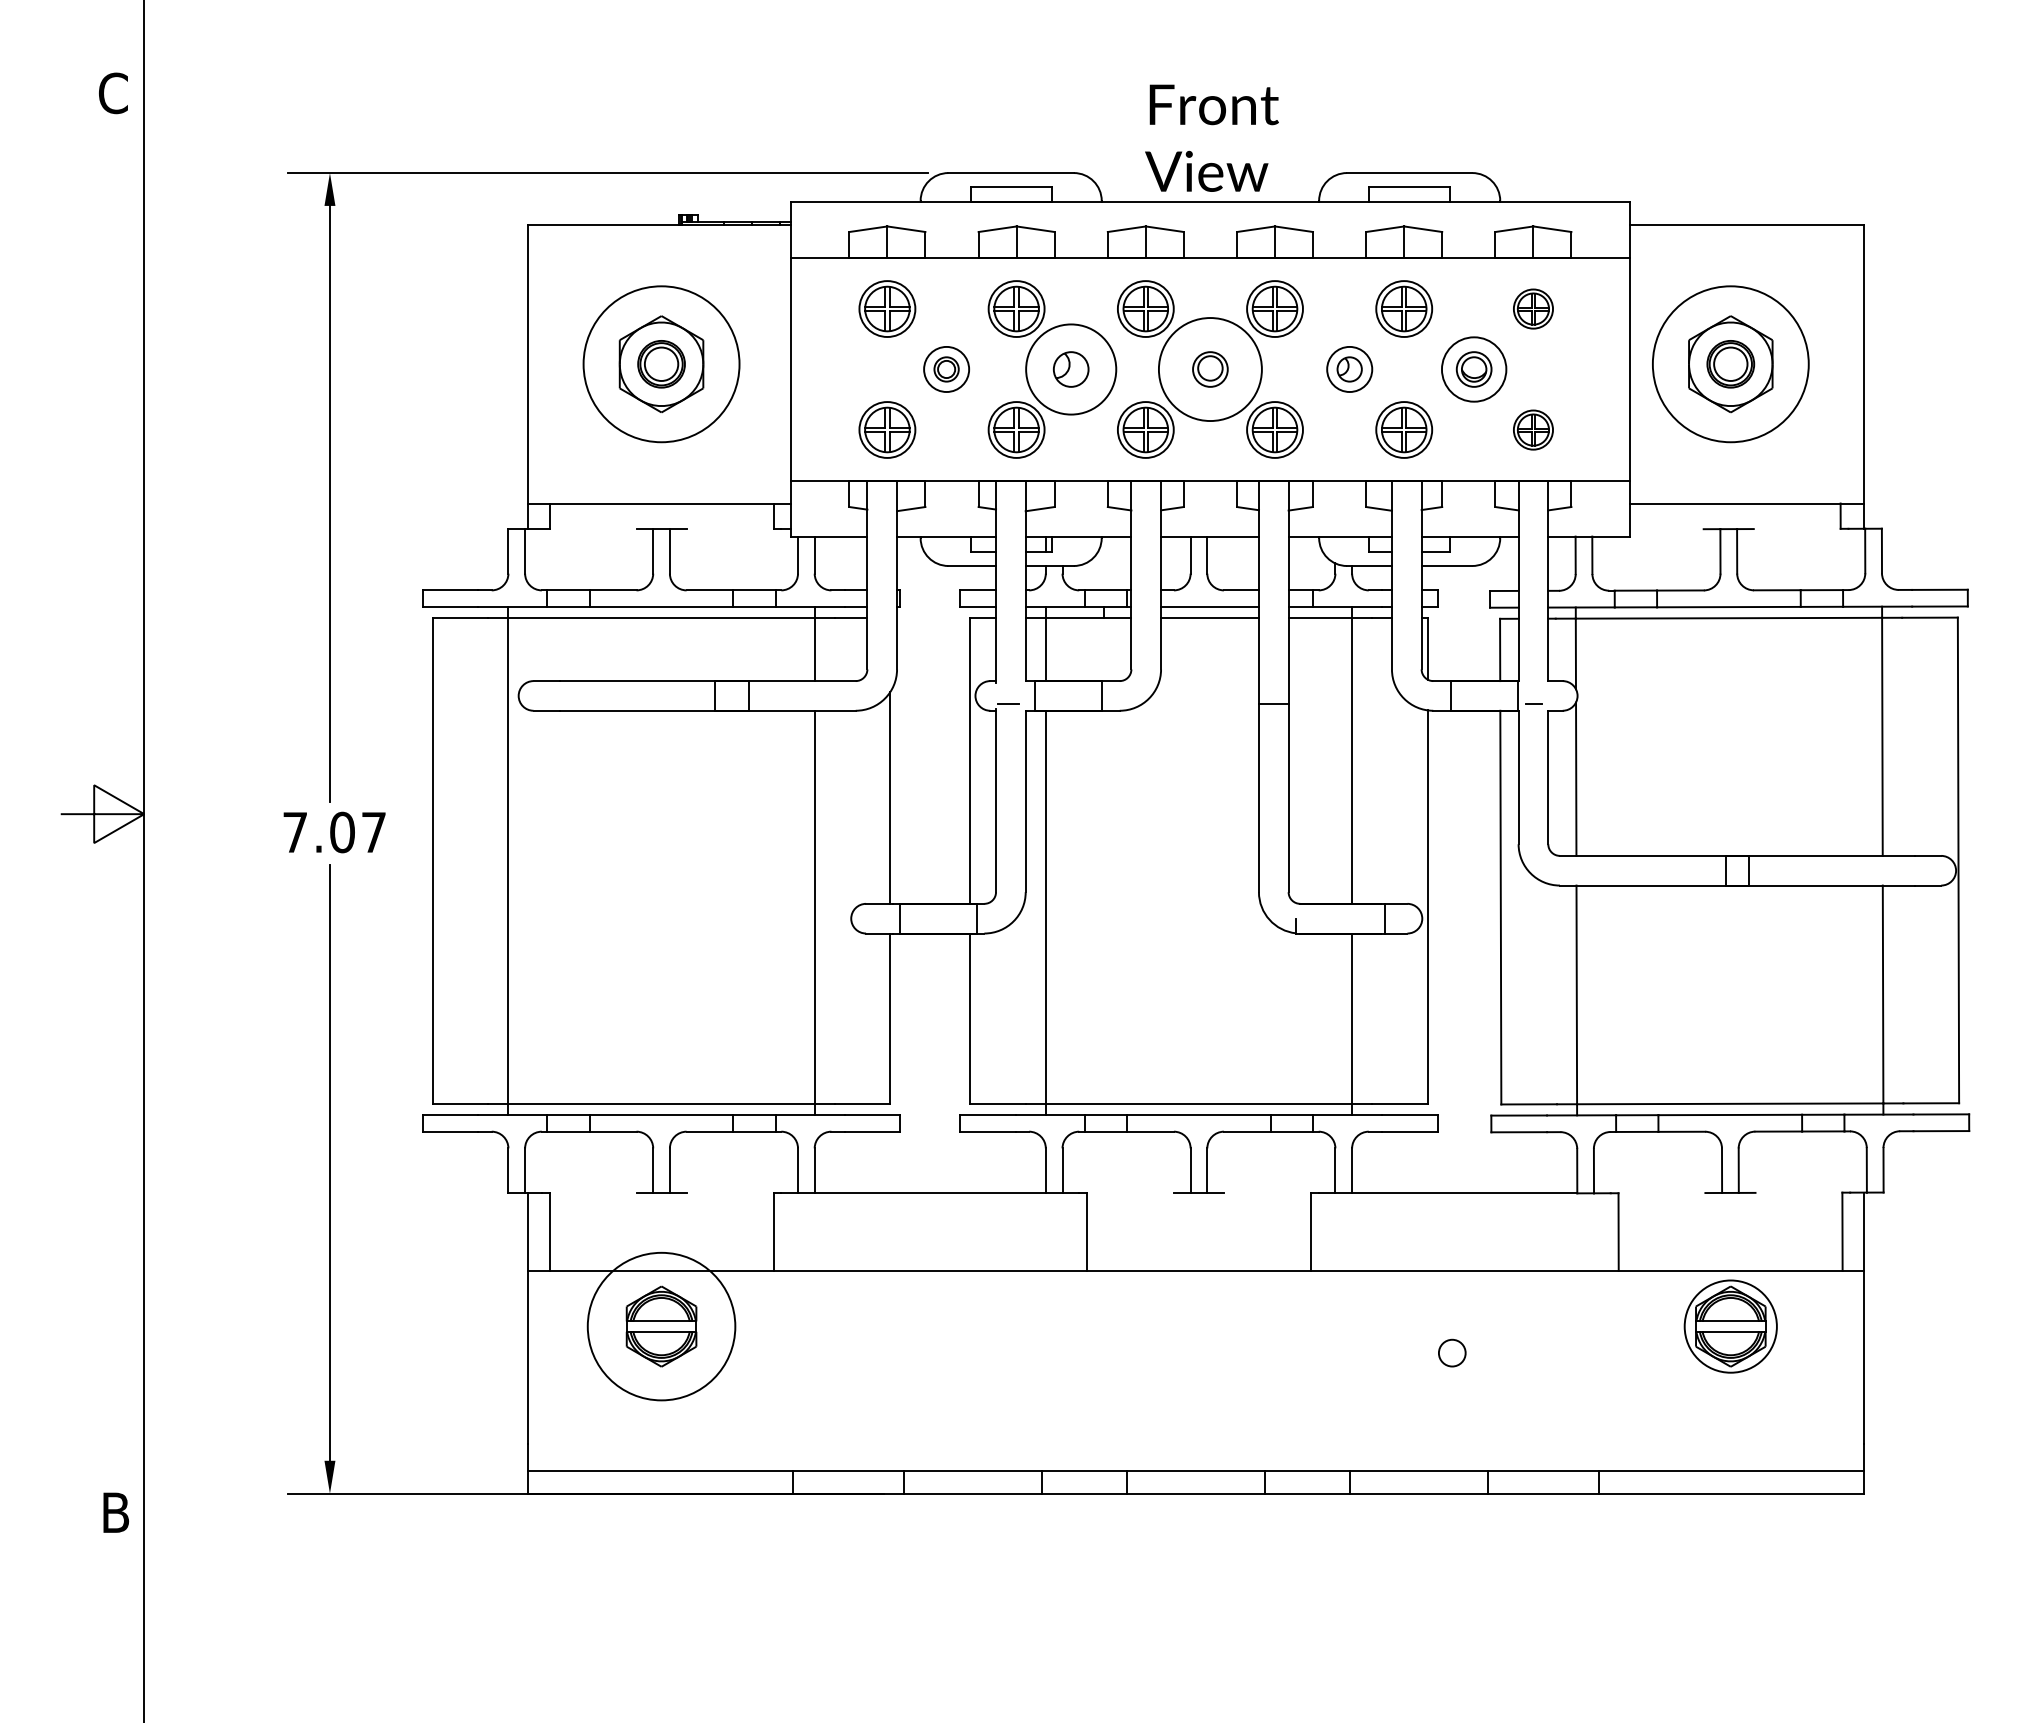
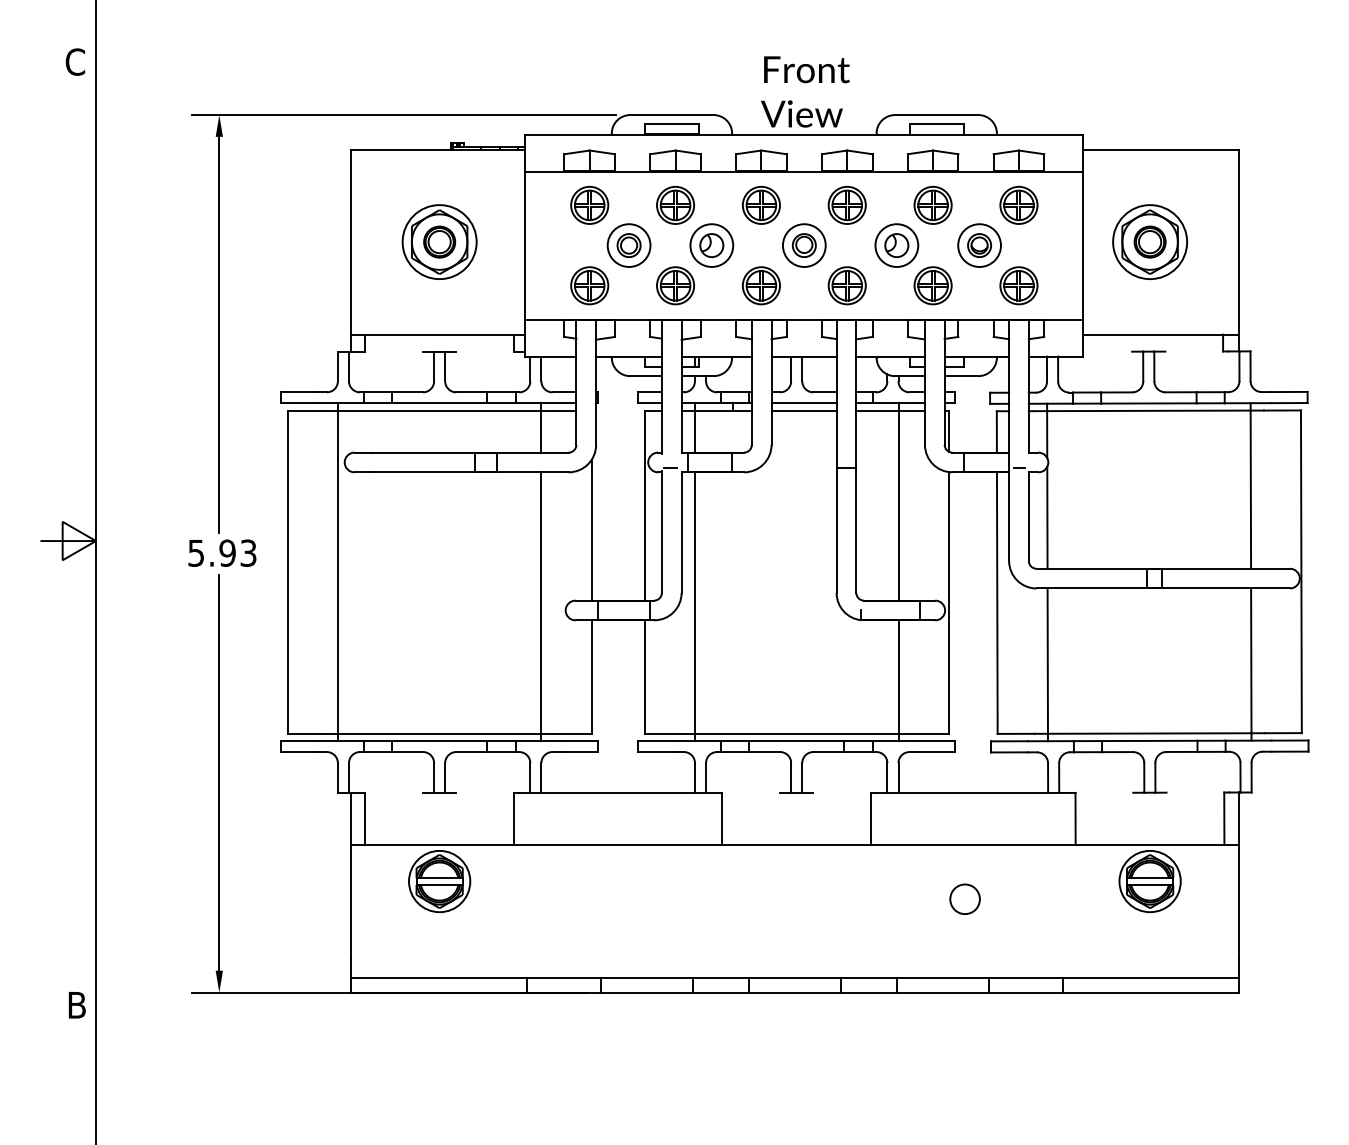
part: (1532, 309) -> (1018, 205), size x1.43
circle: (661, 364) -> (439, 242), size x0.71
circle: (1731, 364) -> (1150, 242), size x0.71
part: (945, 369) -> (628, 245), size x1.43
circle: (1070, 369) -> (711, 245), size x0.71
circle: (1209, 369) -> (803, 245), size x0.62
part: (1349, 369) -> (896, 245), size x1.43
part: (1532, 429) -> (1018, 285), size x1.43
text: (334, 831) -> (222, 552), 7.07 -> 5.93
circle: (661, 1326) -> (439, 881), size x0.62
circle: (1451, 1352) -> (964, 898), size x1.67

